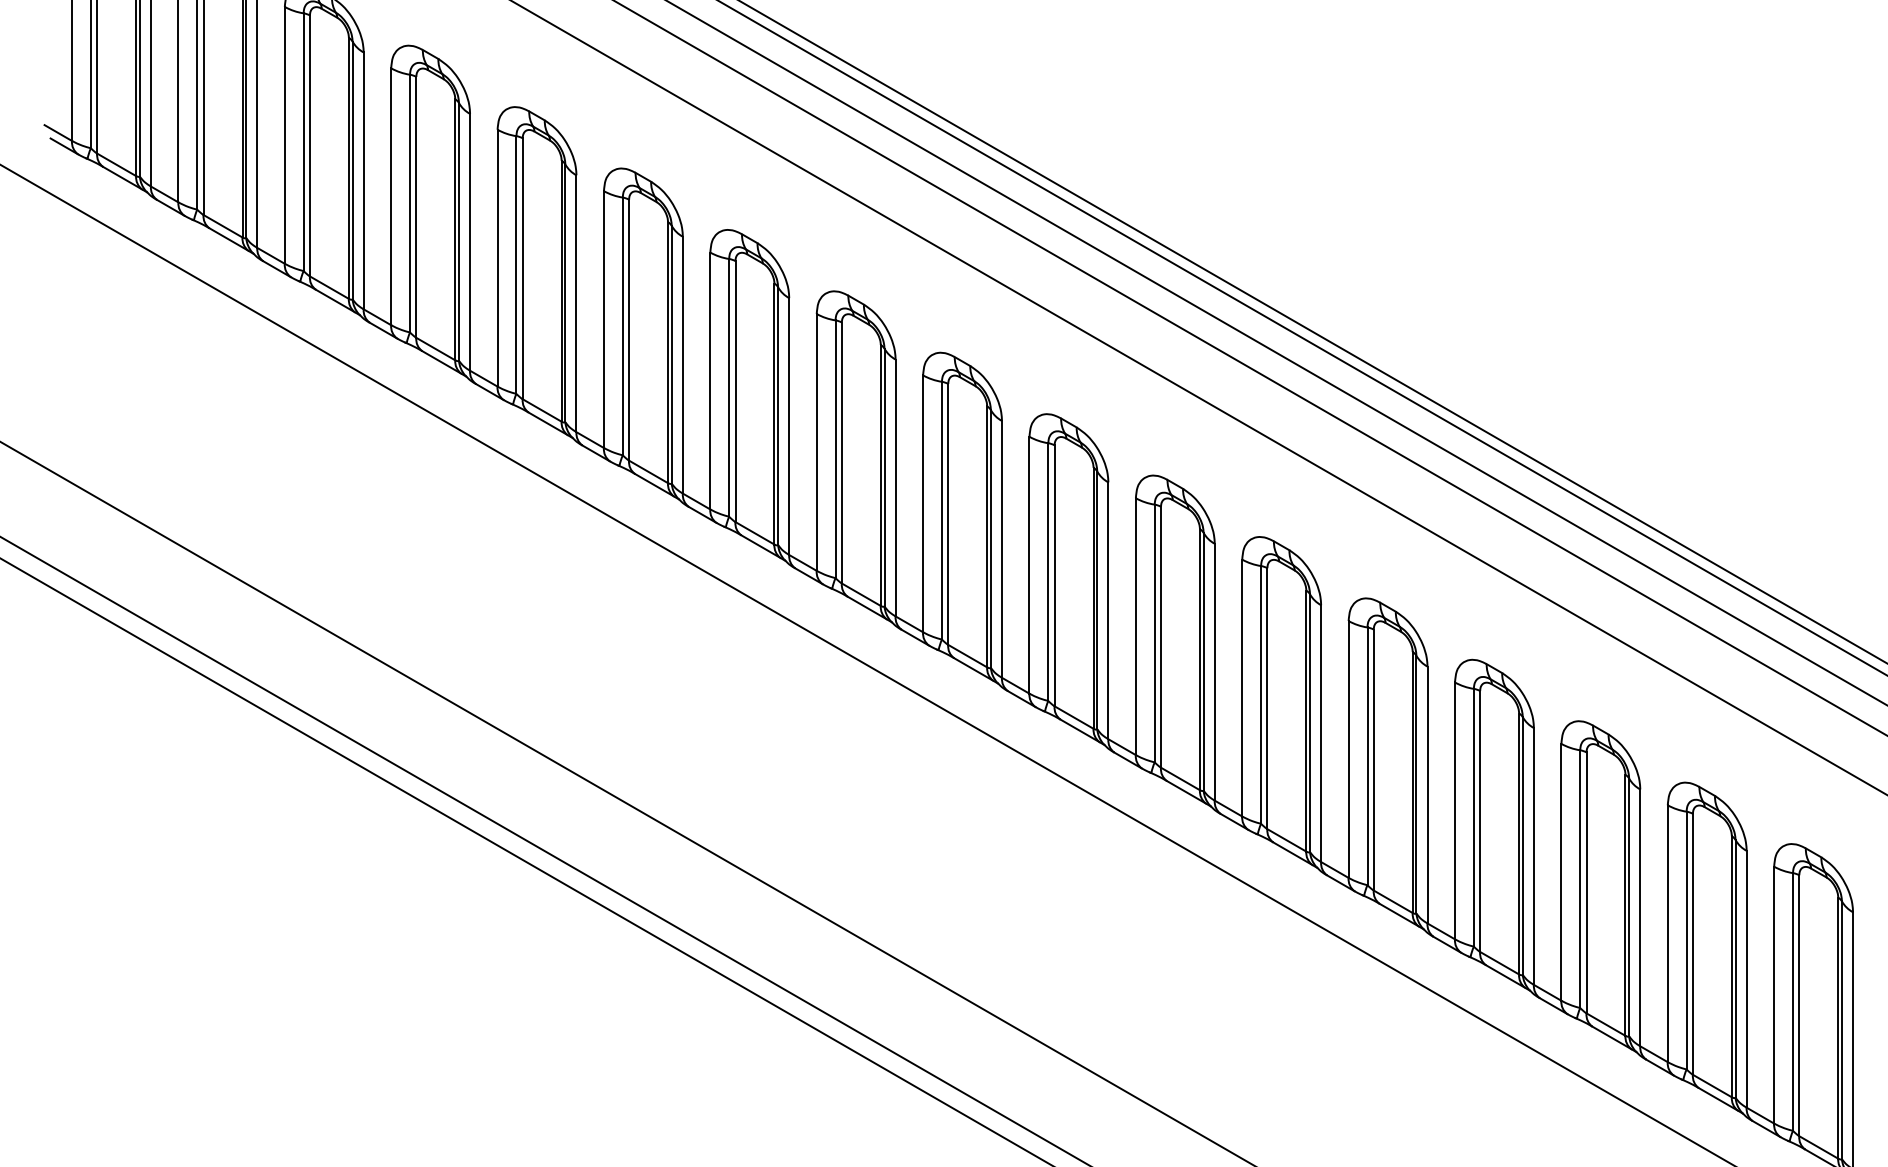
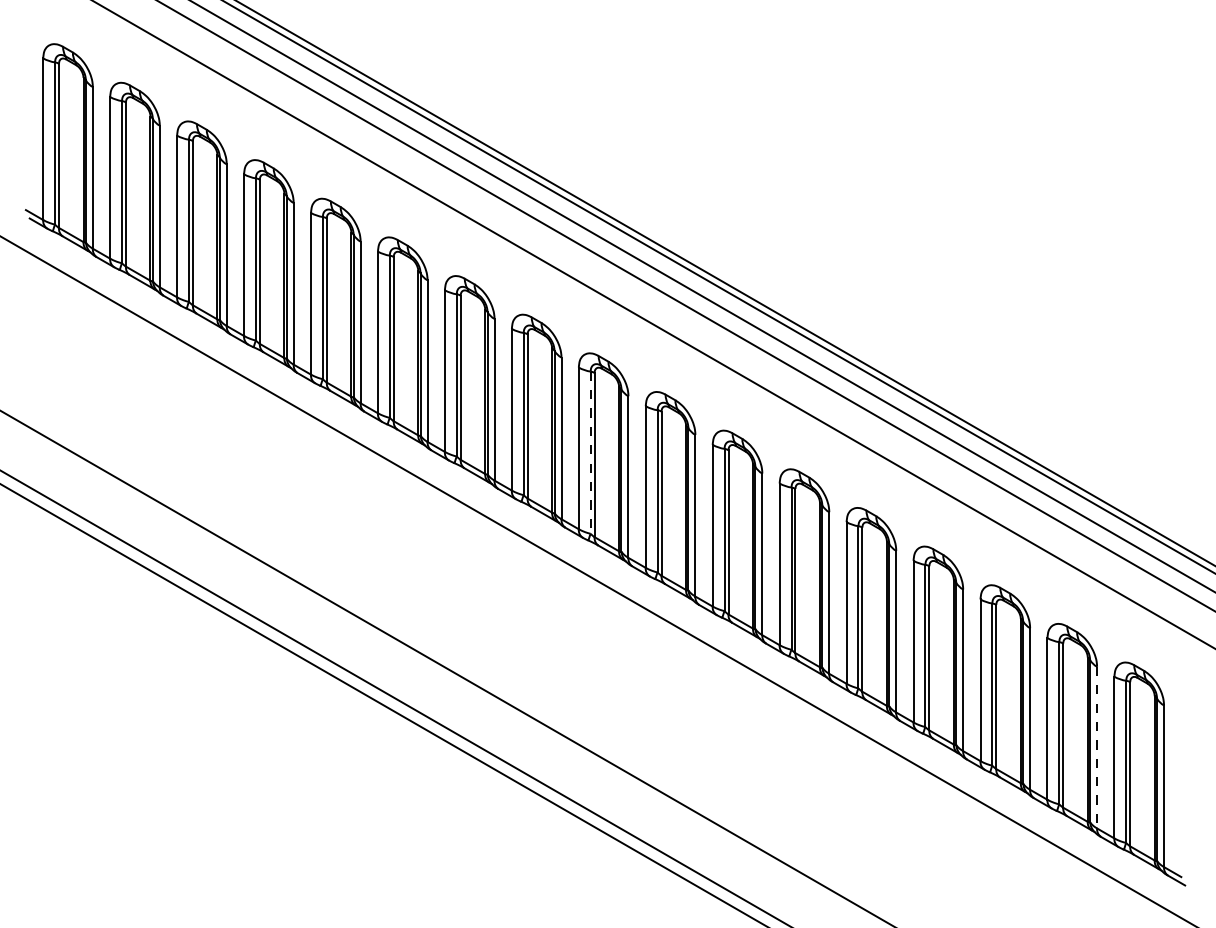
line: (941, 511) -> (590, 453), solid -> dashed
line: (1747, 979) -> (1097, 747), solid -> dashed

